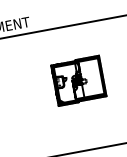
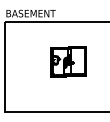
part: (78, 80) -> (68, 61), moved

